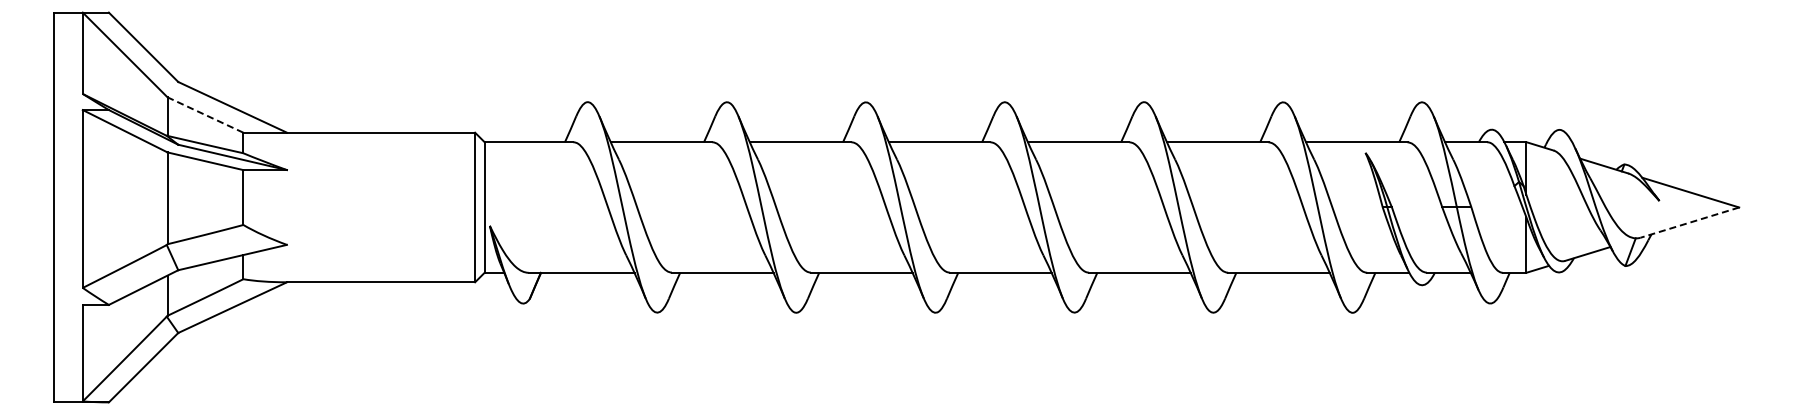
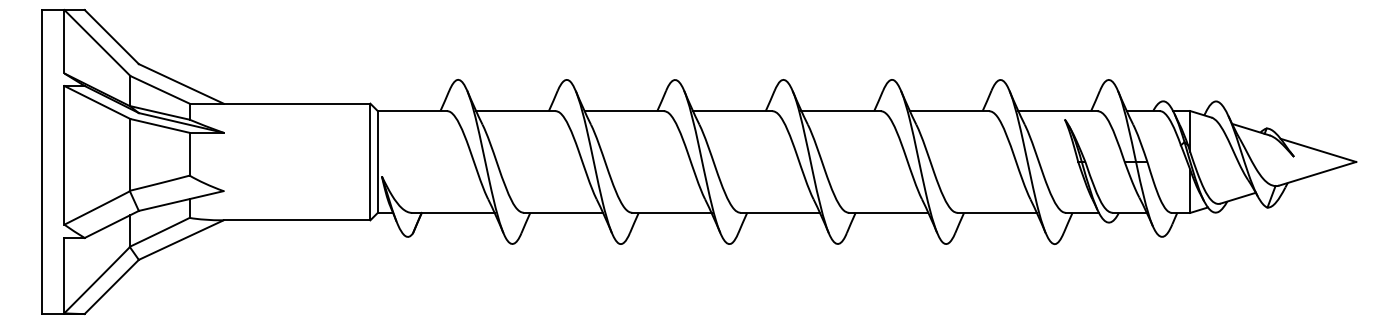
line: (205, 115) -> (160, 90), dashed -> solid
line: (1689, 222) -> (1317, 173), dashed -> solid

